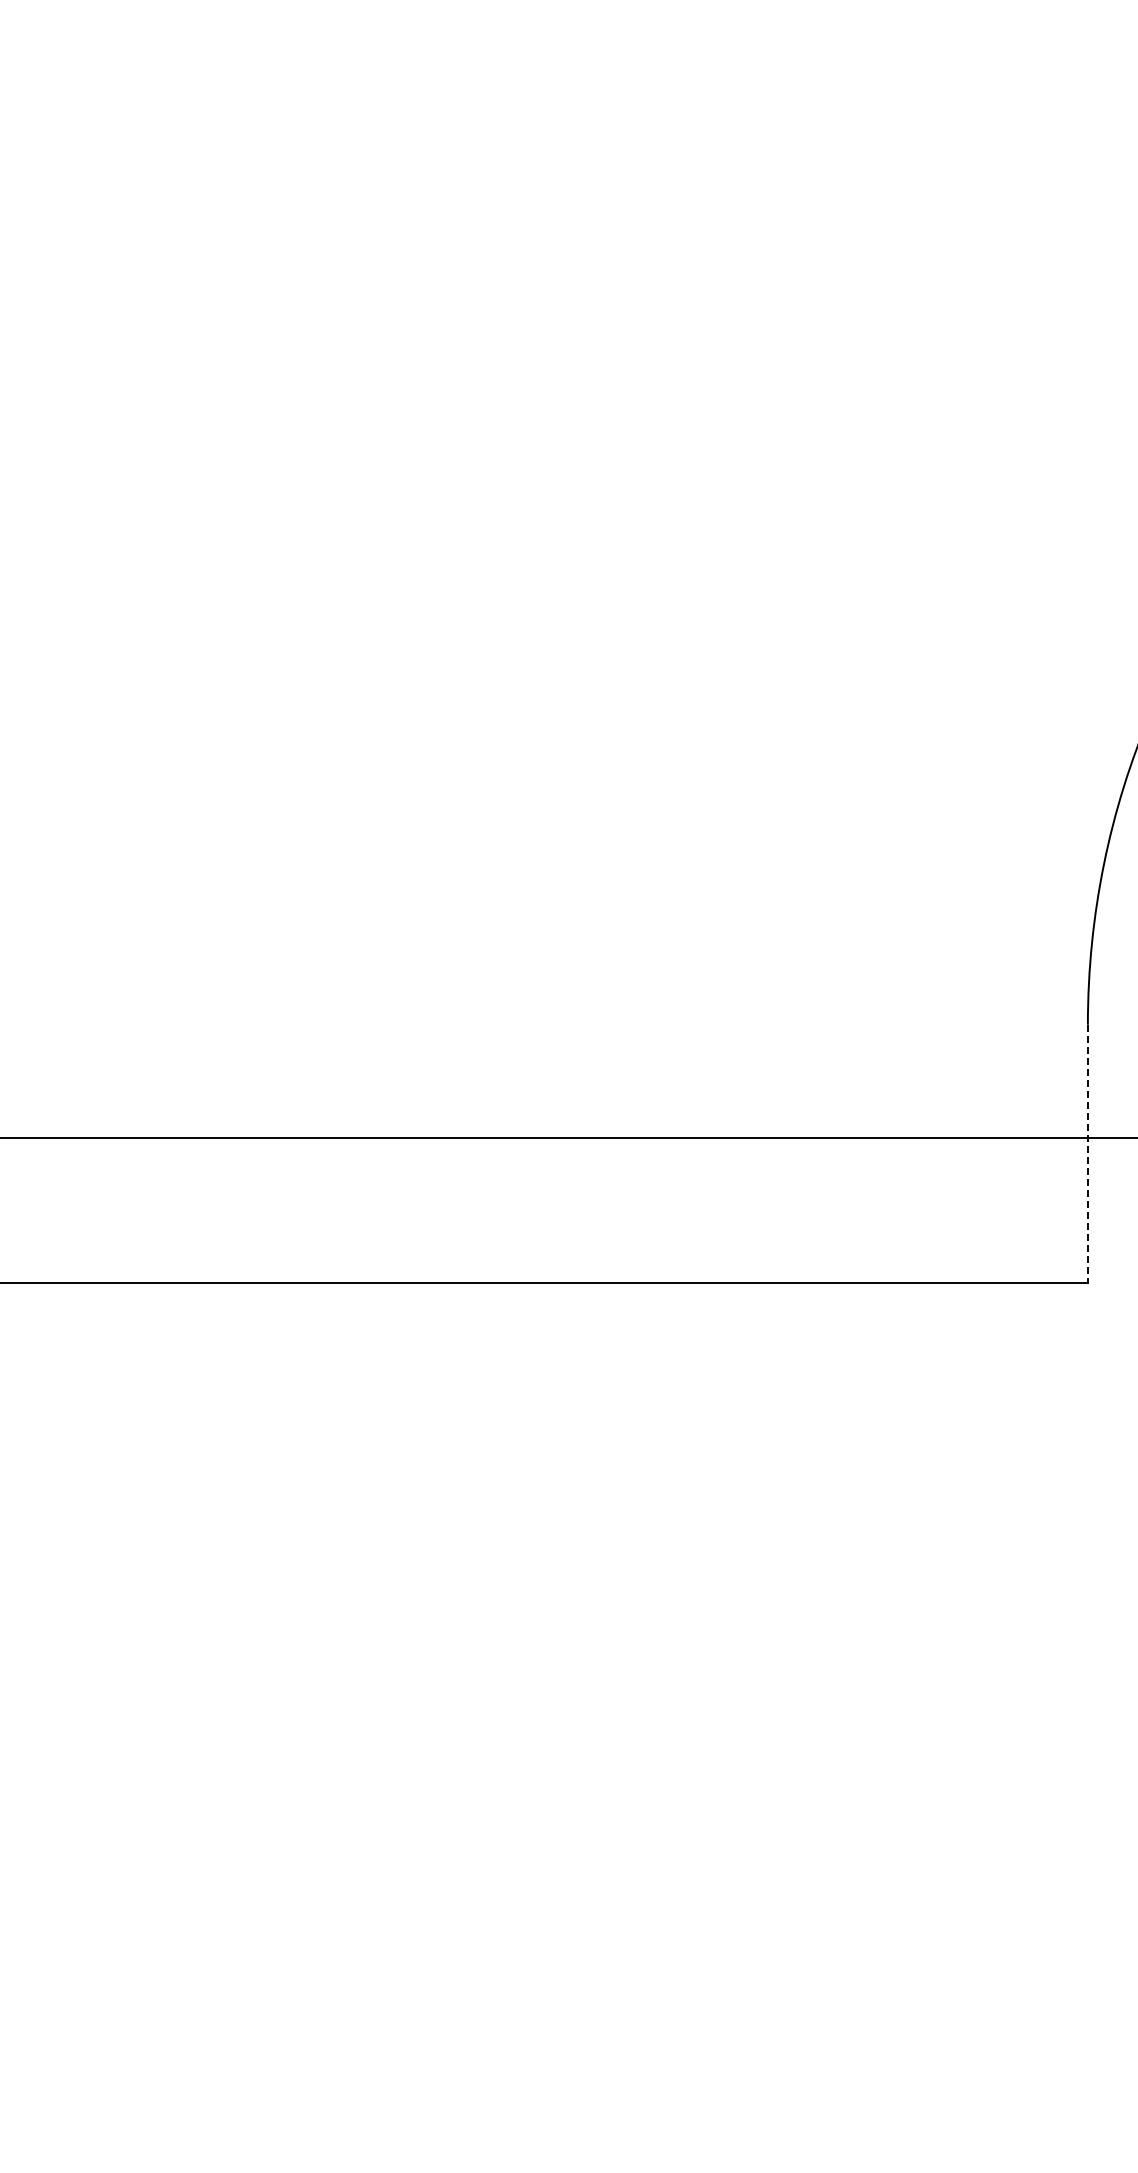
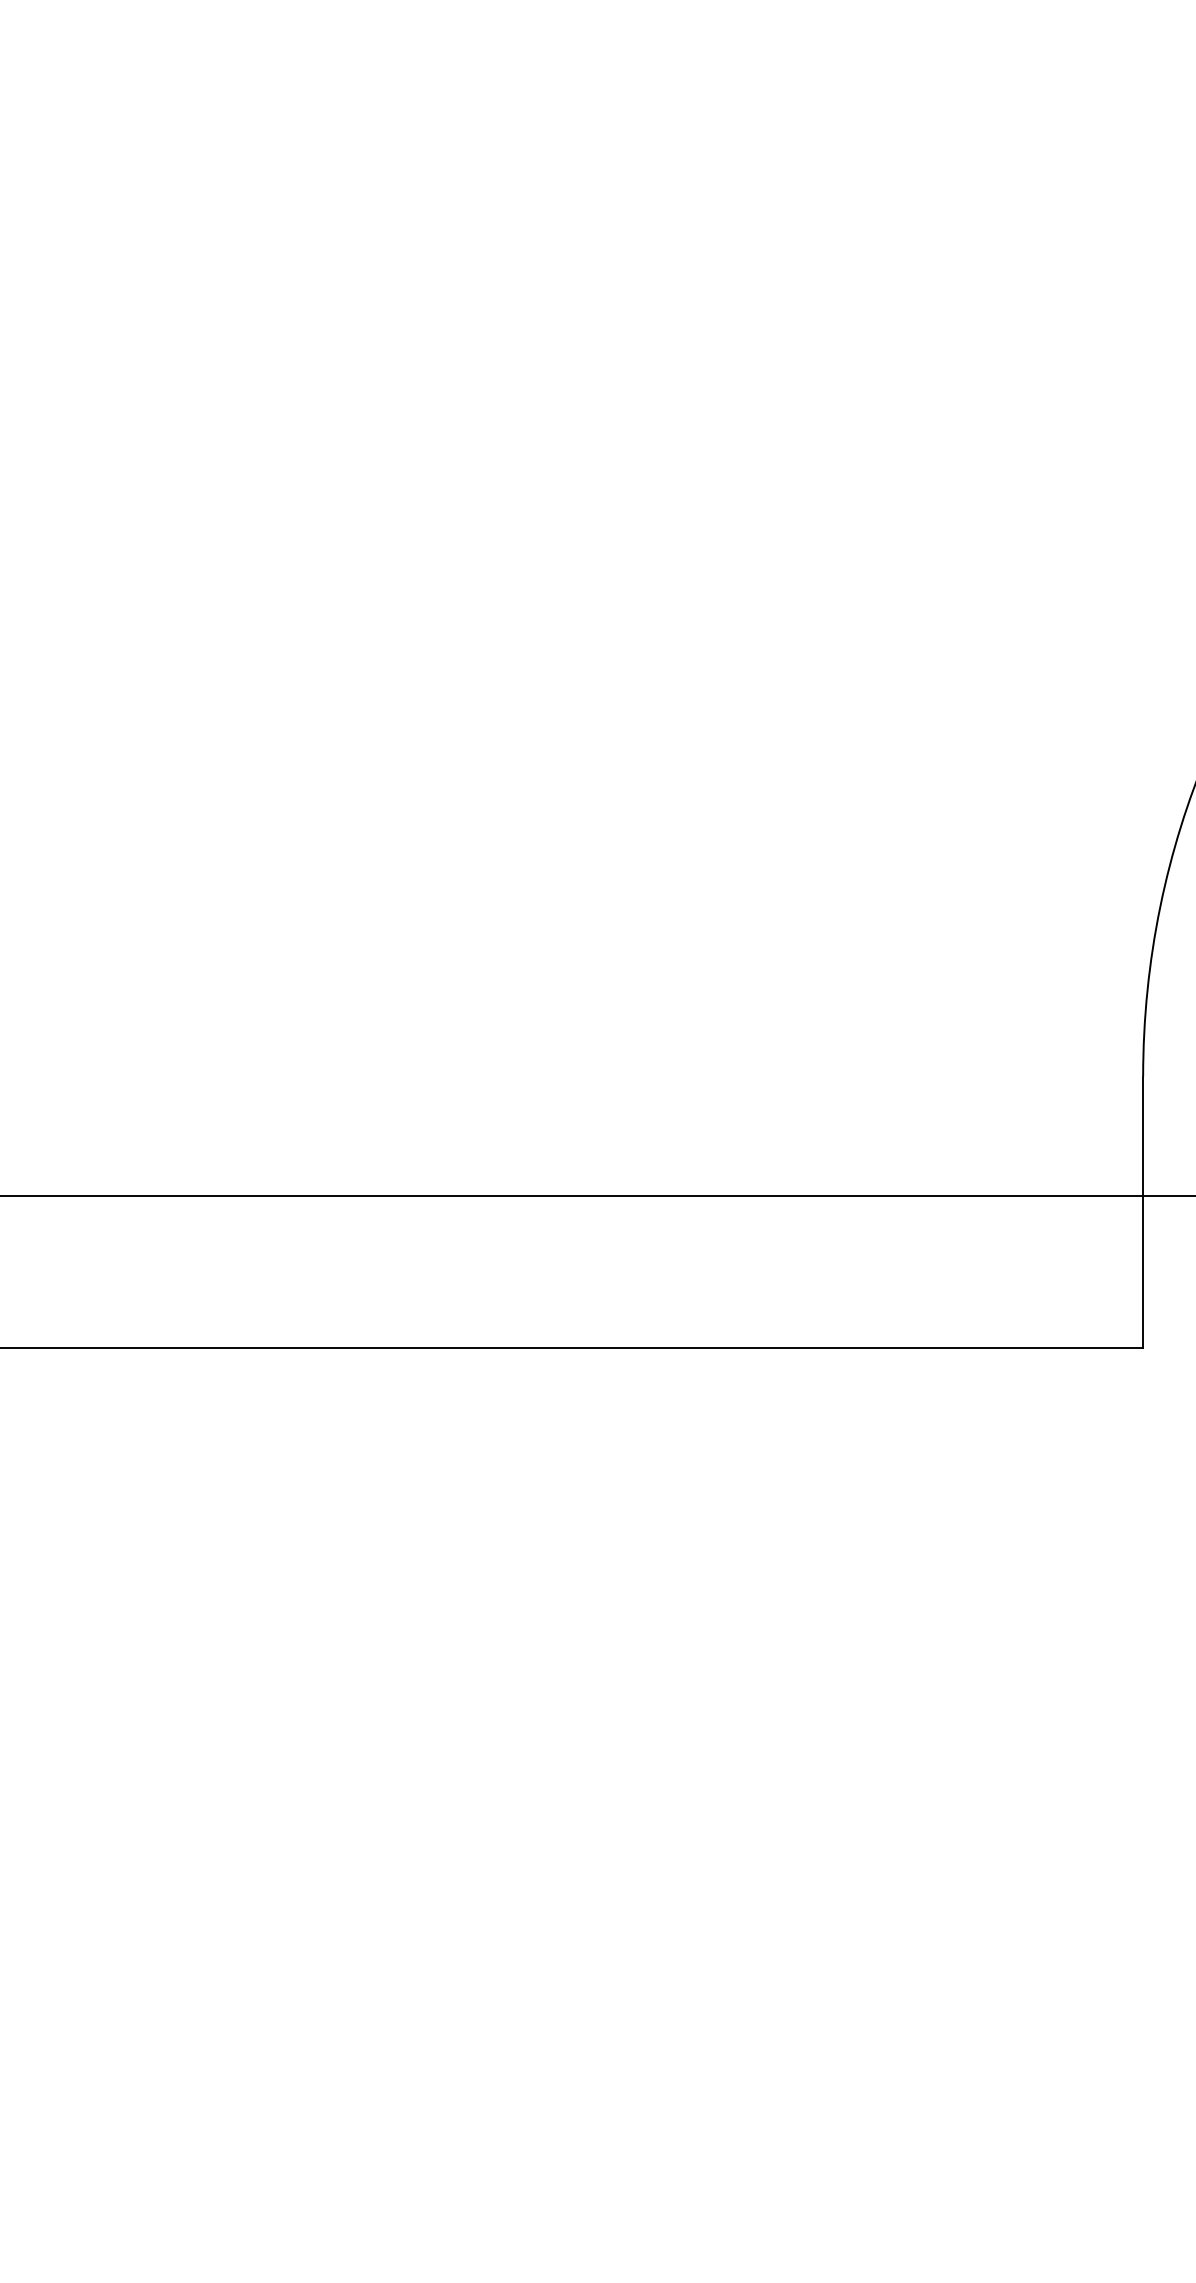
line: (1087, 1154) -> (1142, 1212), dashed -> solid

